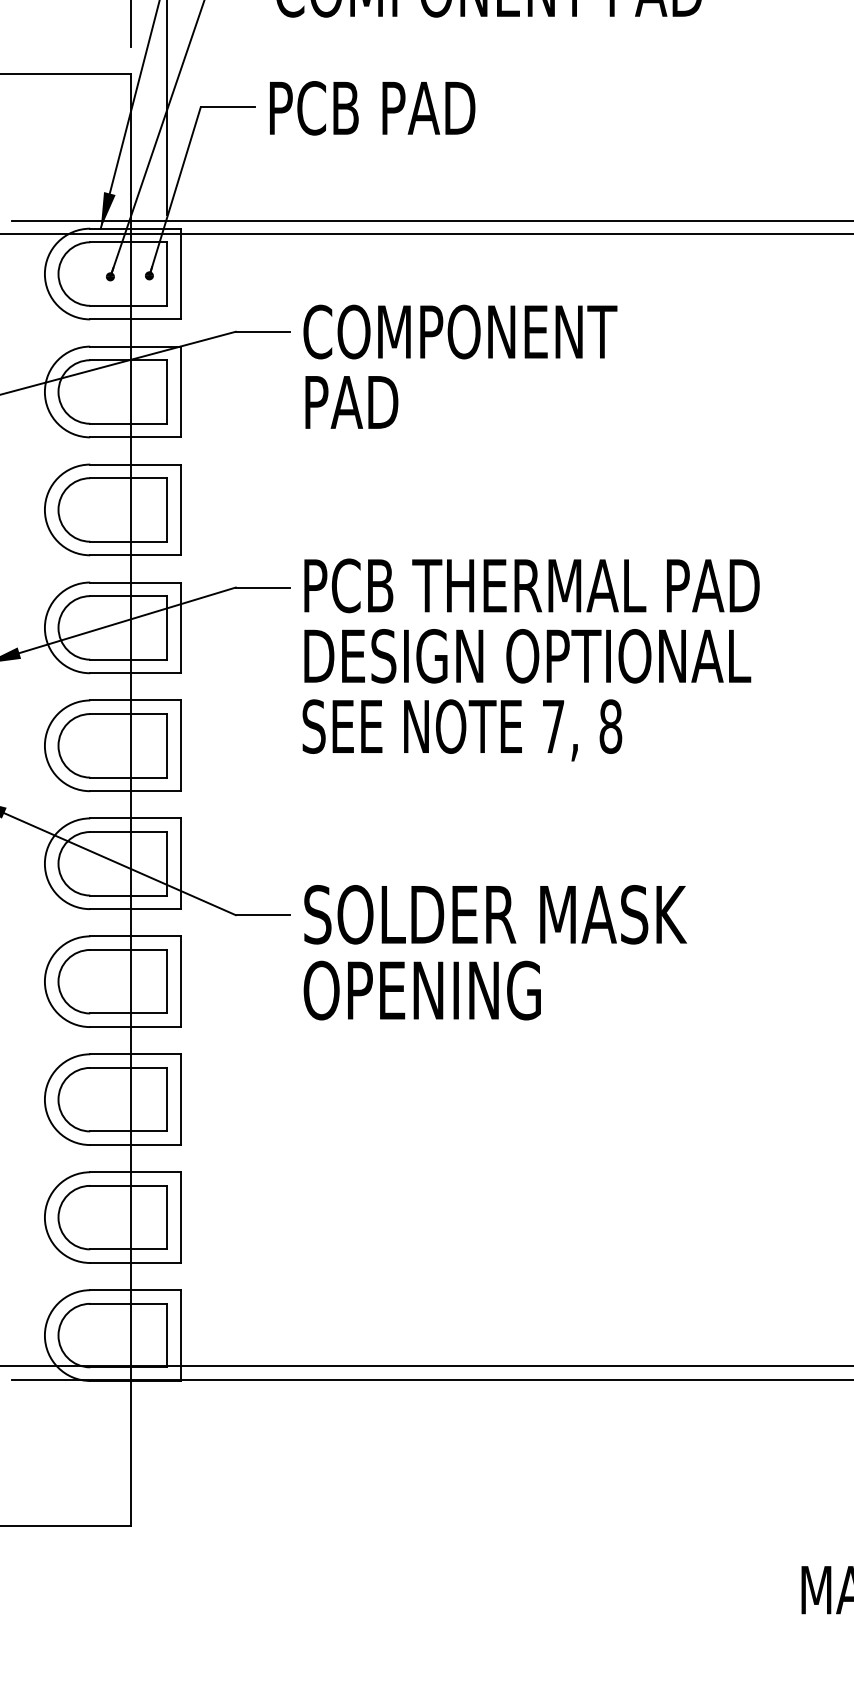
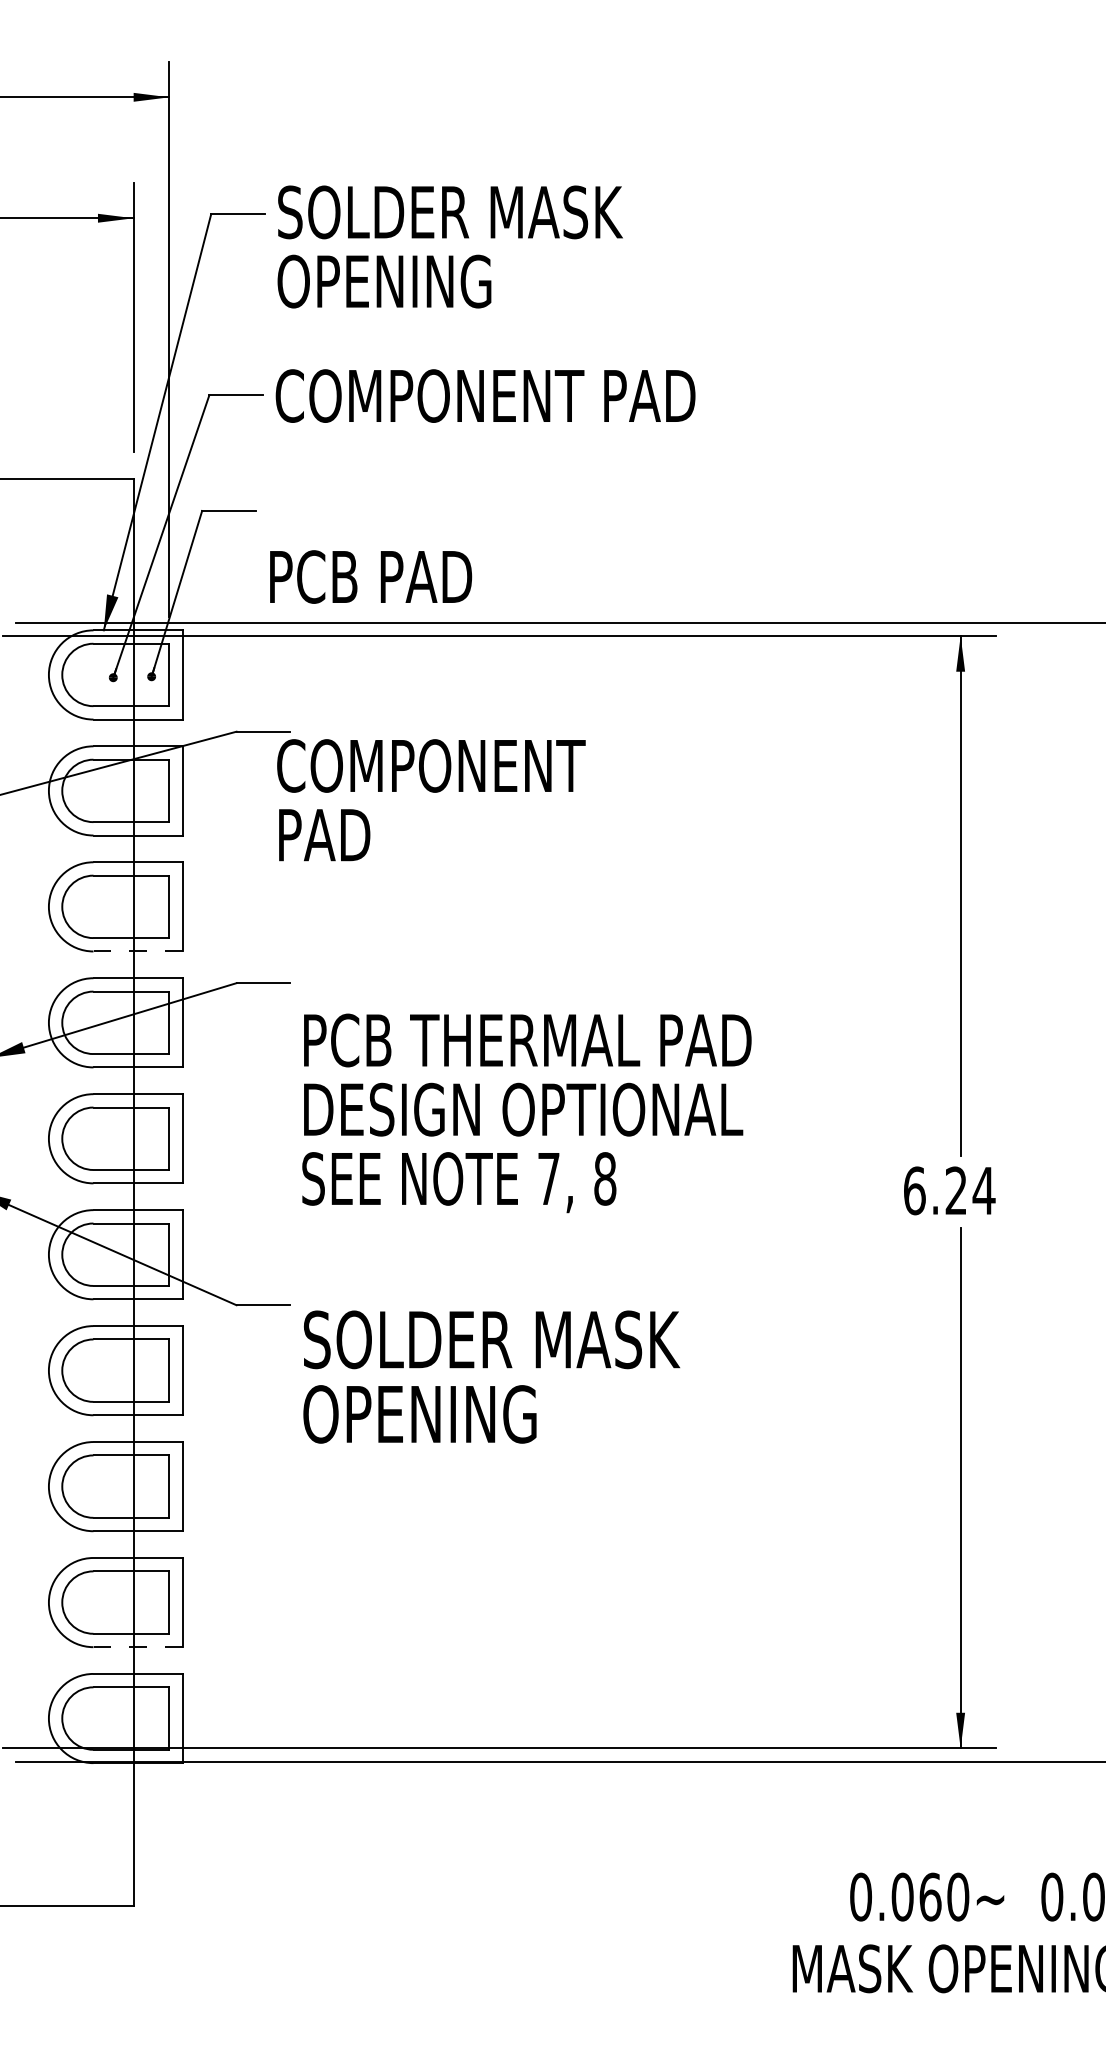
text: (373, 107) -> (371, 576), moved
text: (460, 367) -> (431, 800), moved
line: (136, 555) -> (138, 951), solid -> dashed
text: (530, 660) -> (526, 1113), moved
text: (495, 952) -> (491, 1376), moved
line: (136, 1263) -> (138, 1647), solid -> dashed

